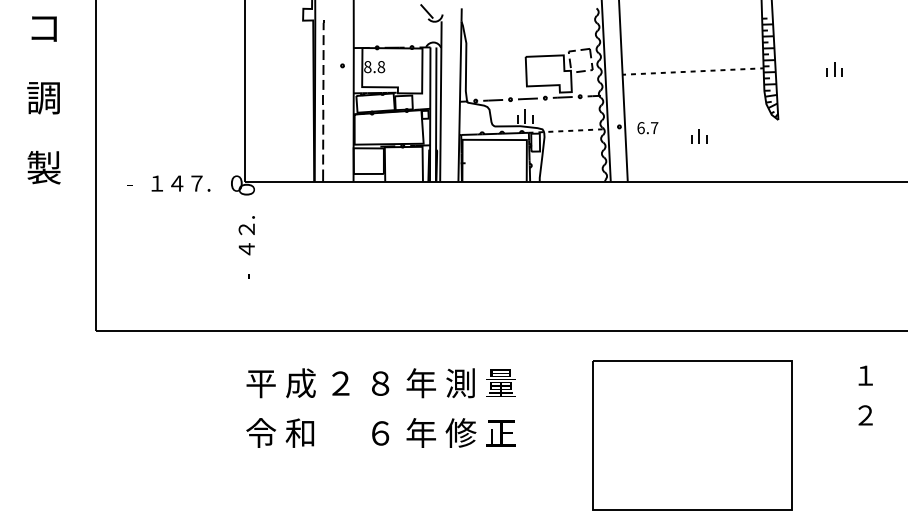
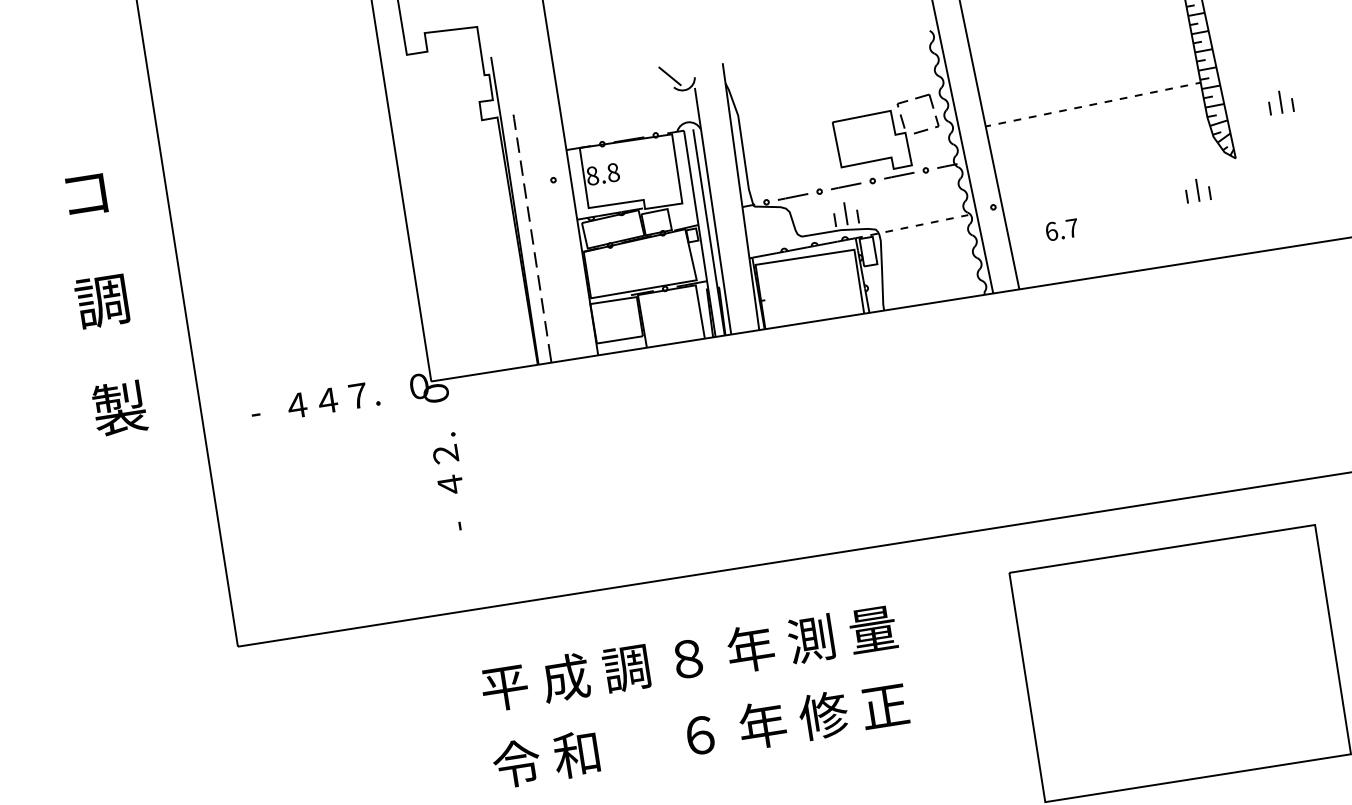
part: (834, 69) -> (1280, 101), moved
text: (647, 128) -> (1061, 230), moved
part: (699, 136) -> (1198, 190), moved
text: (157, 183) -> (297, 405), １ -> ４
text: (339, 383) -> (625, 668), ２ -> 調

